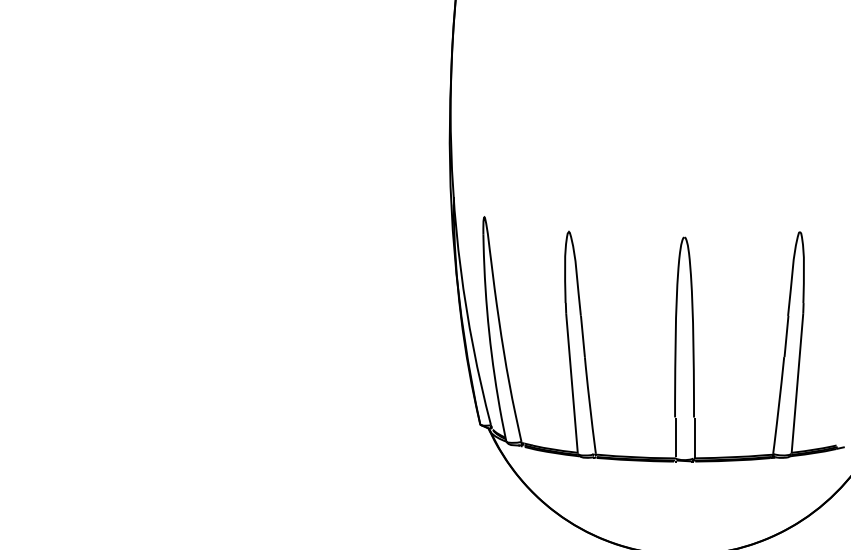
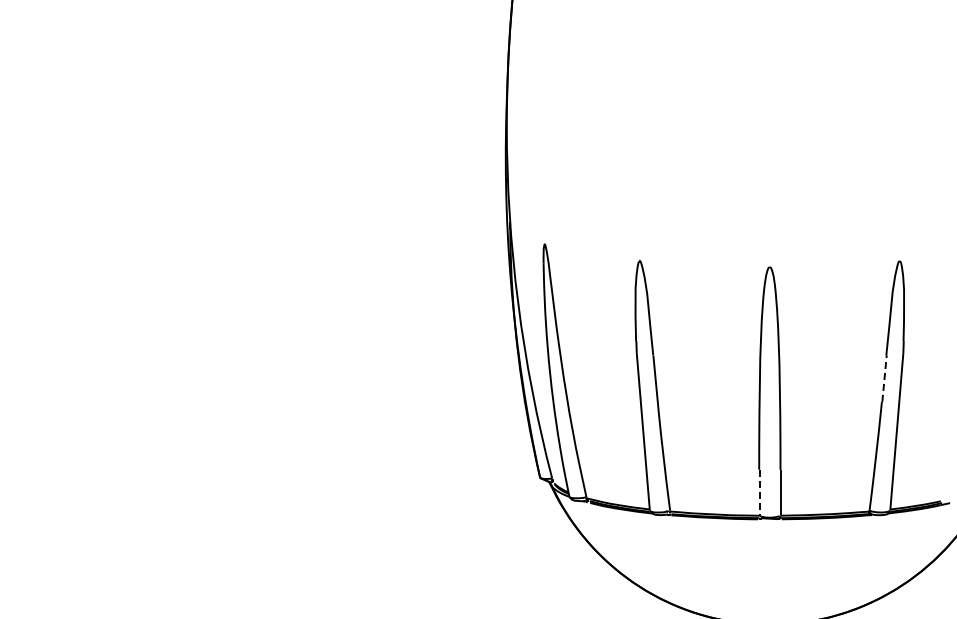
line: (786, 336) -> (884, 378), solid -> dashed
line: (675, 437) -> (759, 492), solid -> dashed

